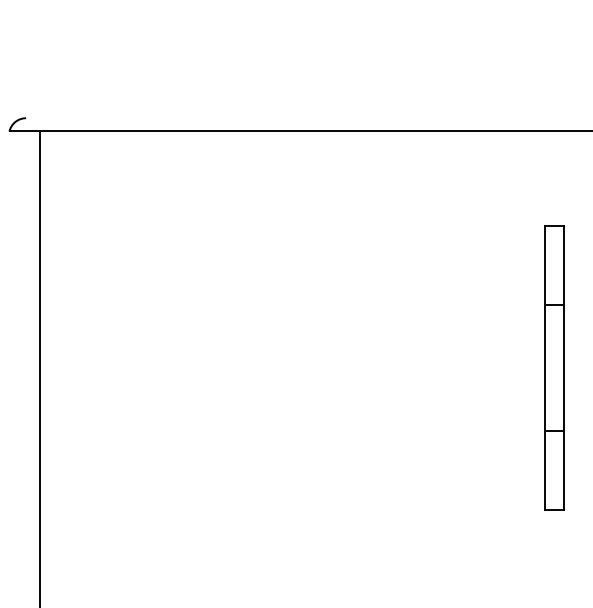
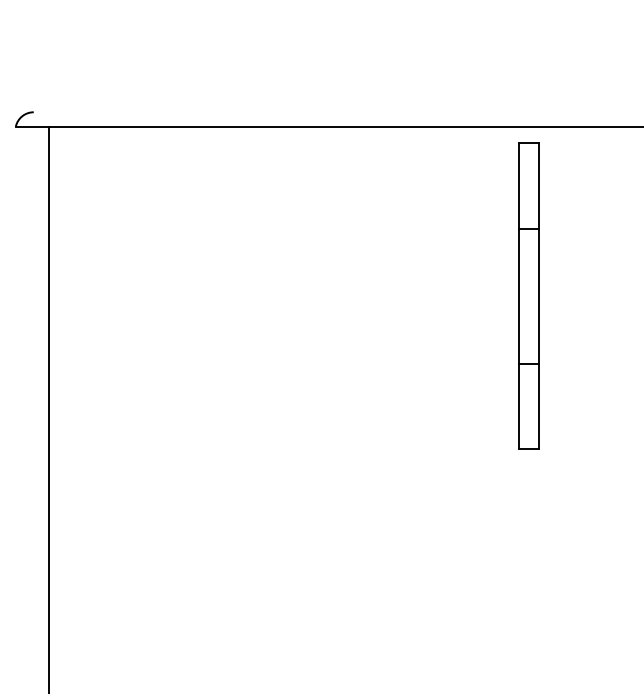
part: (553, 367) -> (528, 295), moved

